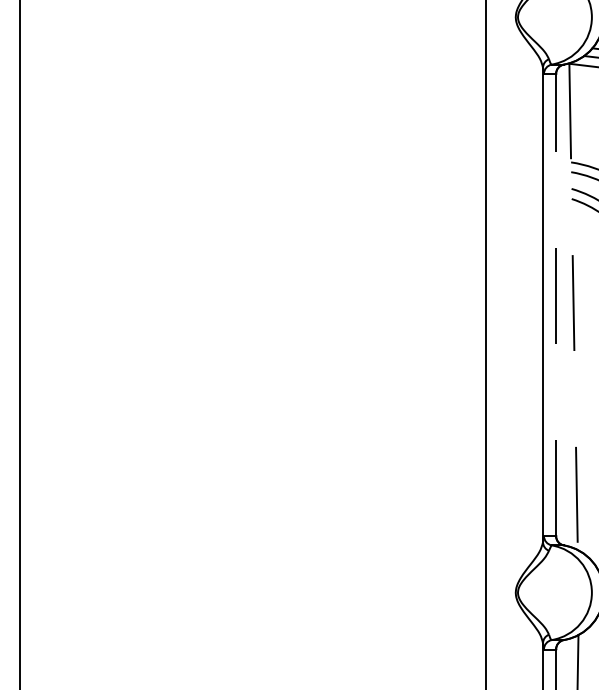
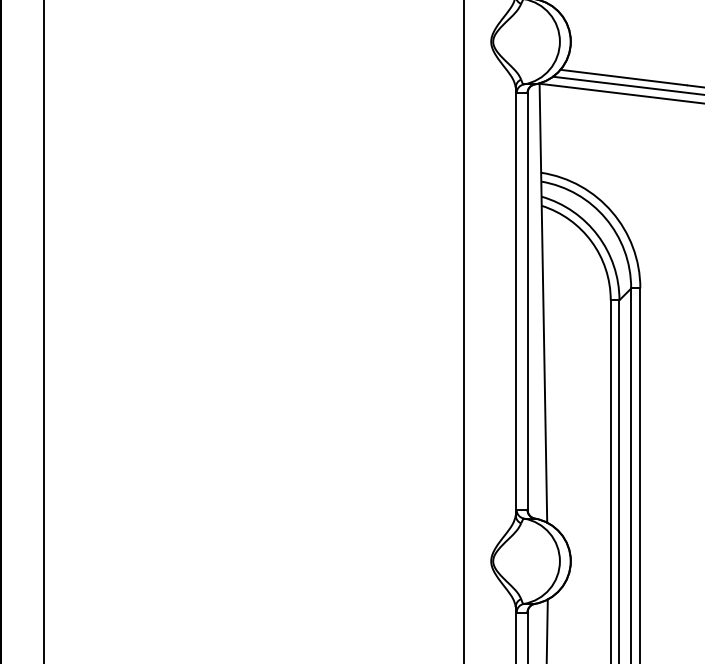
line: (555, 304) -> (527, 301), dashed -> solid
line: (573, 306) -> (543, 302), dashed -> solid

